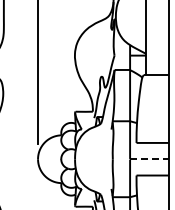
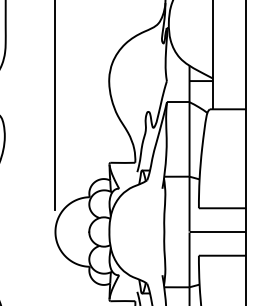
line: (149, 158) -> (217, 230), dashed -> solid

